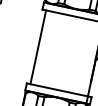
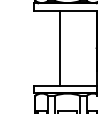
line: (38, 47) -> (60, 48), moved

